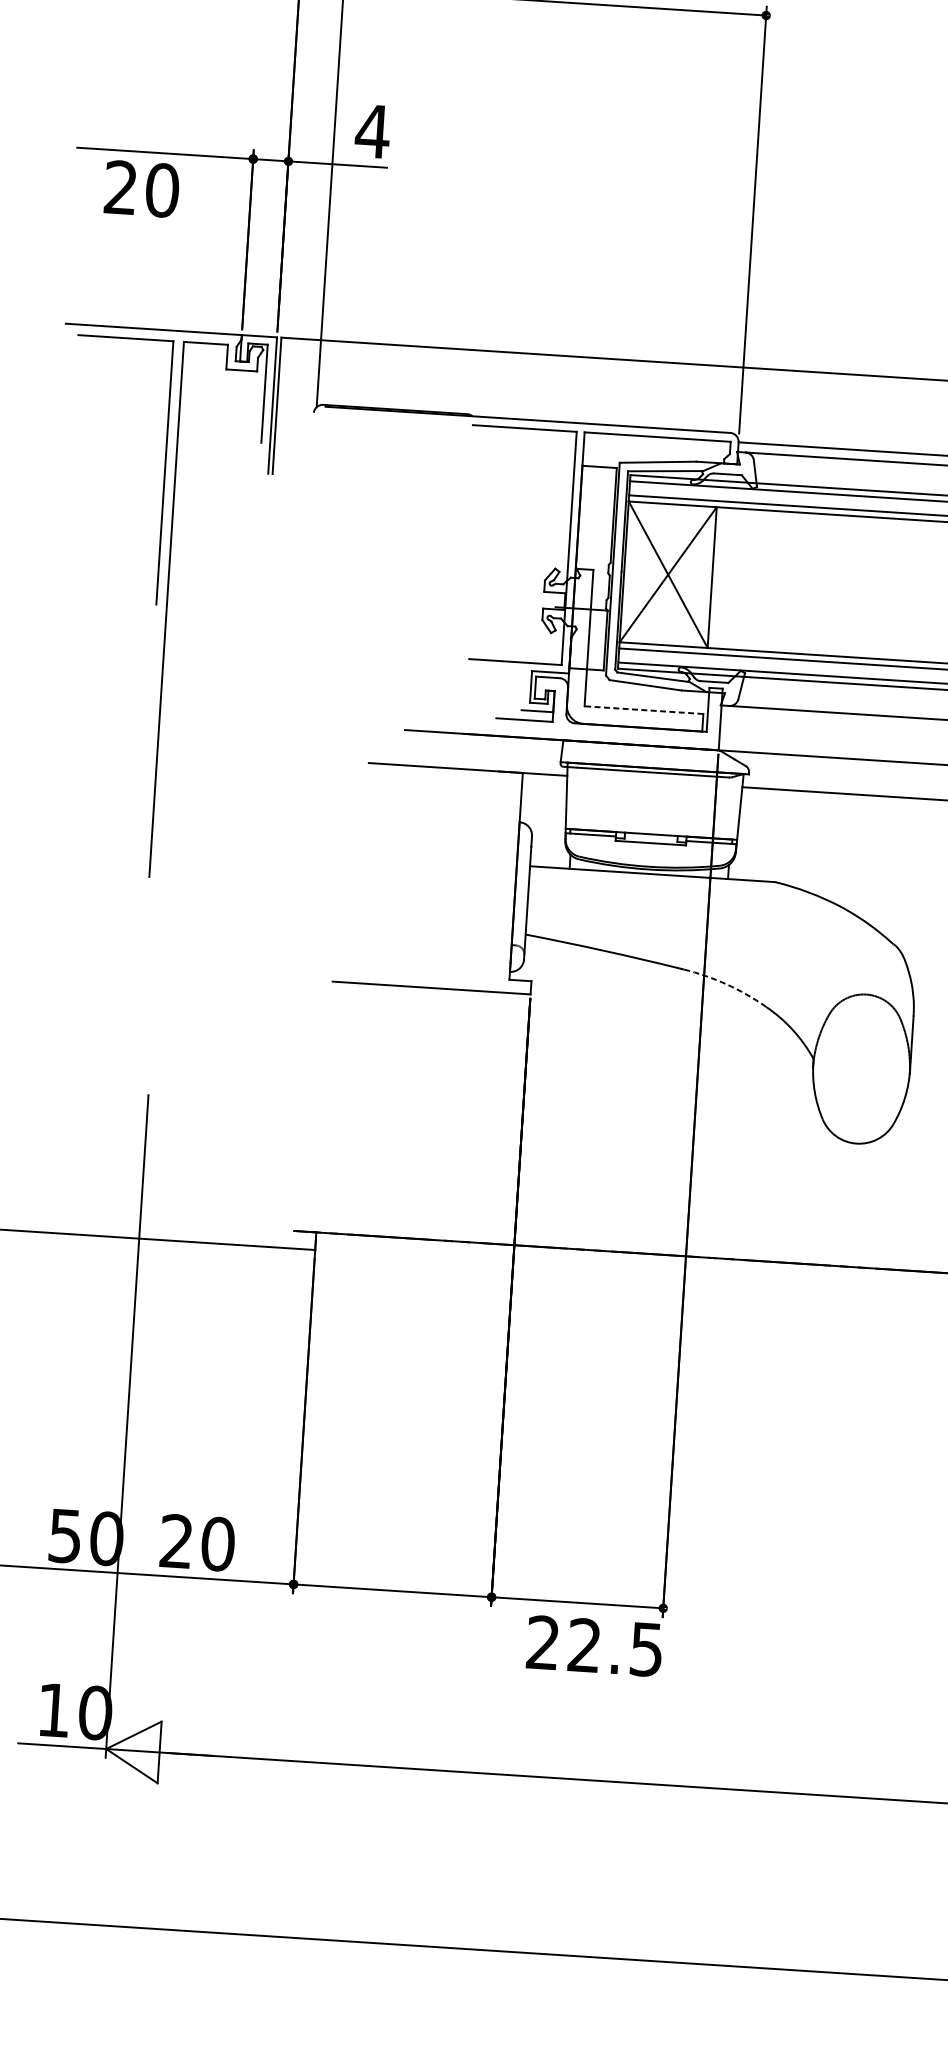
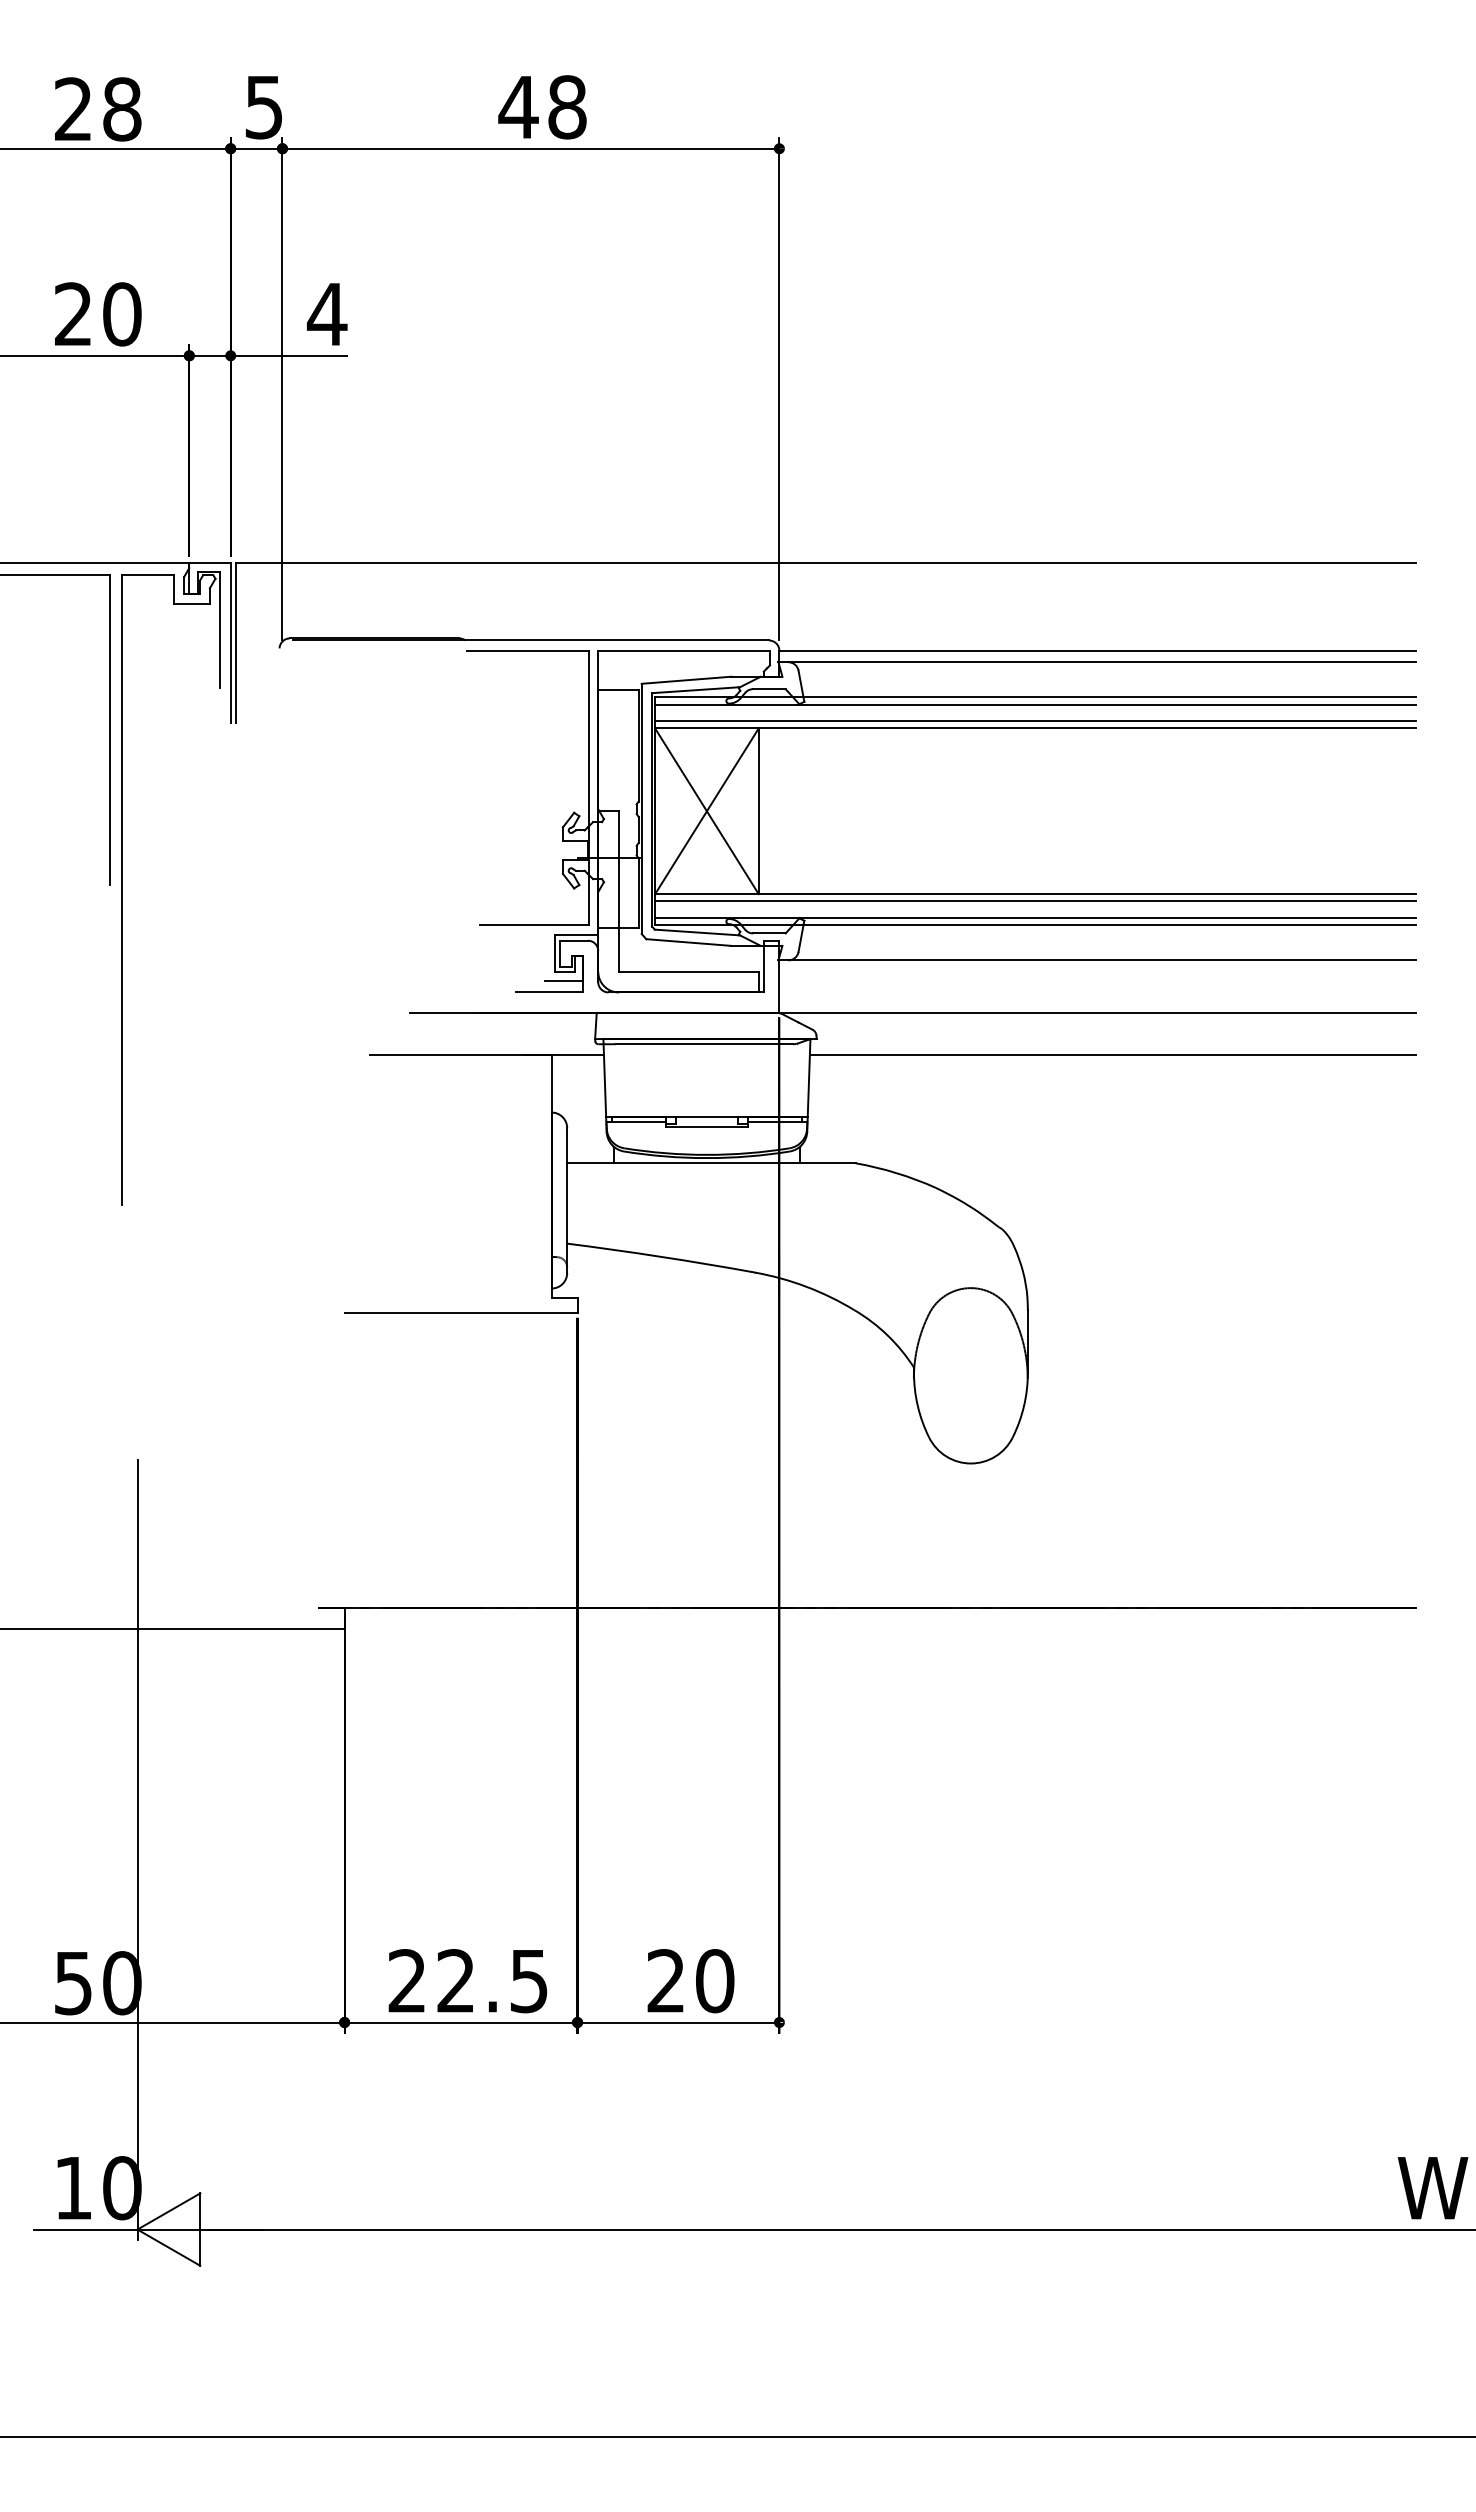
text: (142, 189) -> (98, 314), moved
line: (643, 709) -> (688, 971), dashed -> solid
arc: (726, 984) -> (806, 1286), dashed -> solid
text: (197, 1543) -> (690, 1981), moved
text: (594, 1646) -> (467, 1981), moved

